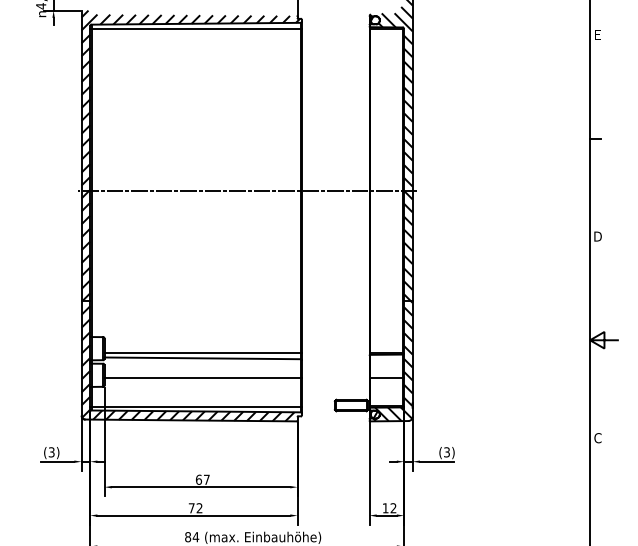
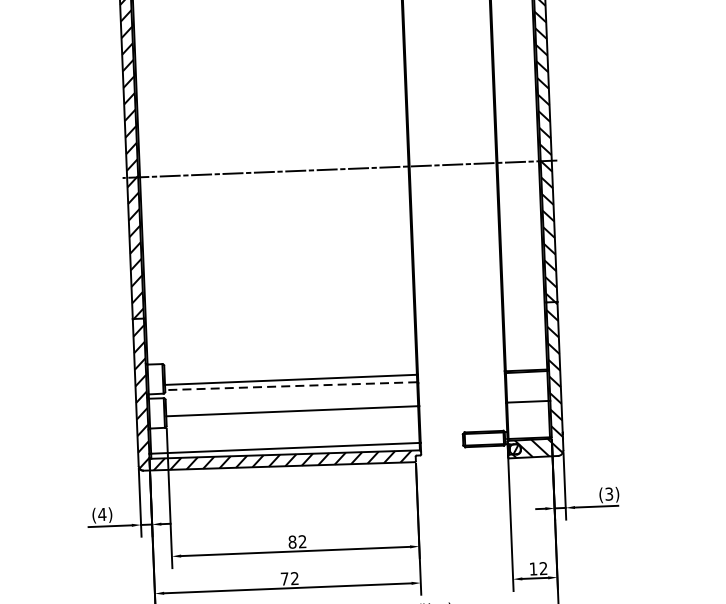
line: (202, 358) -> (290, 386), solid -> dashed
text: (51, 452) -> (102, 514), (3) -> (4)
text: (202, 479) -> (297, 541), 67 -> 82

